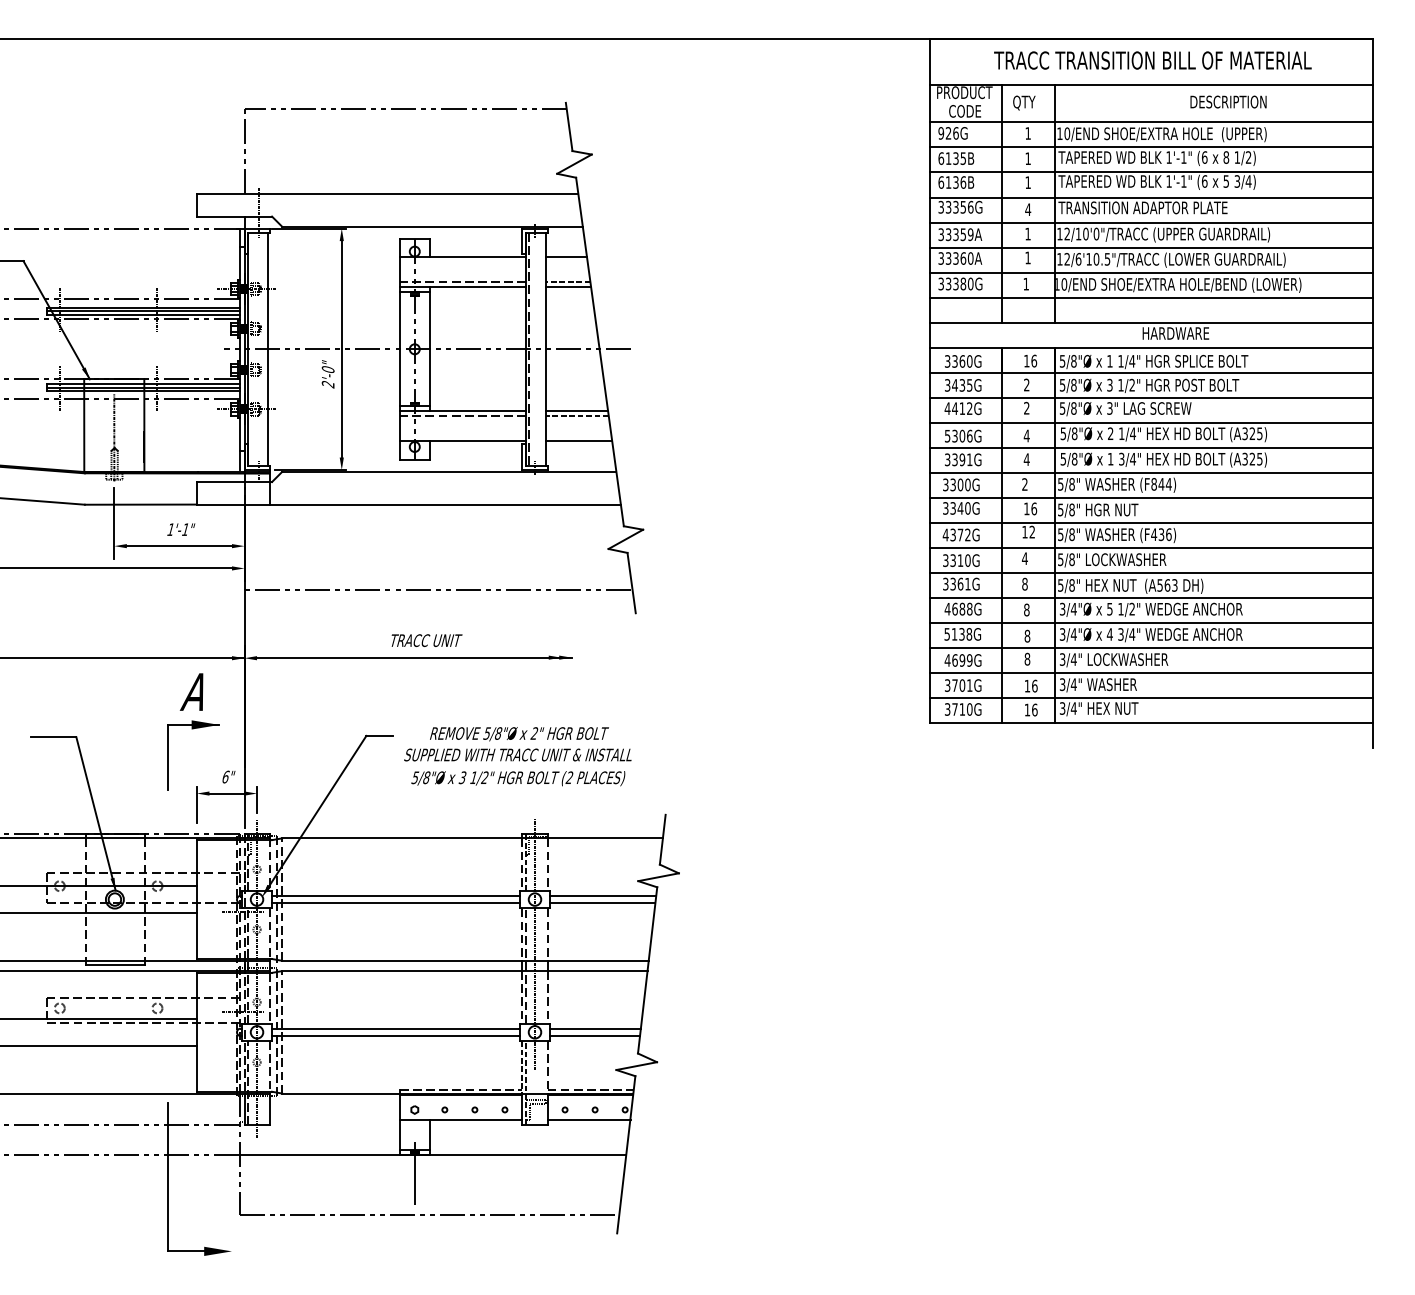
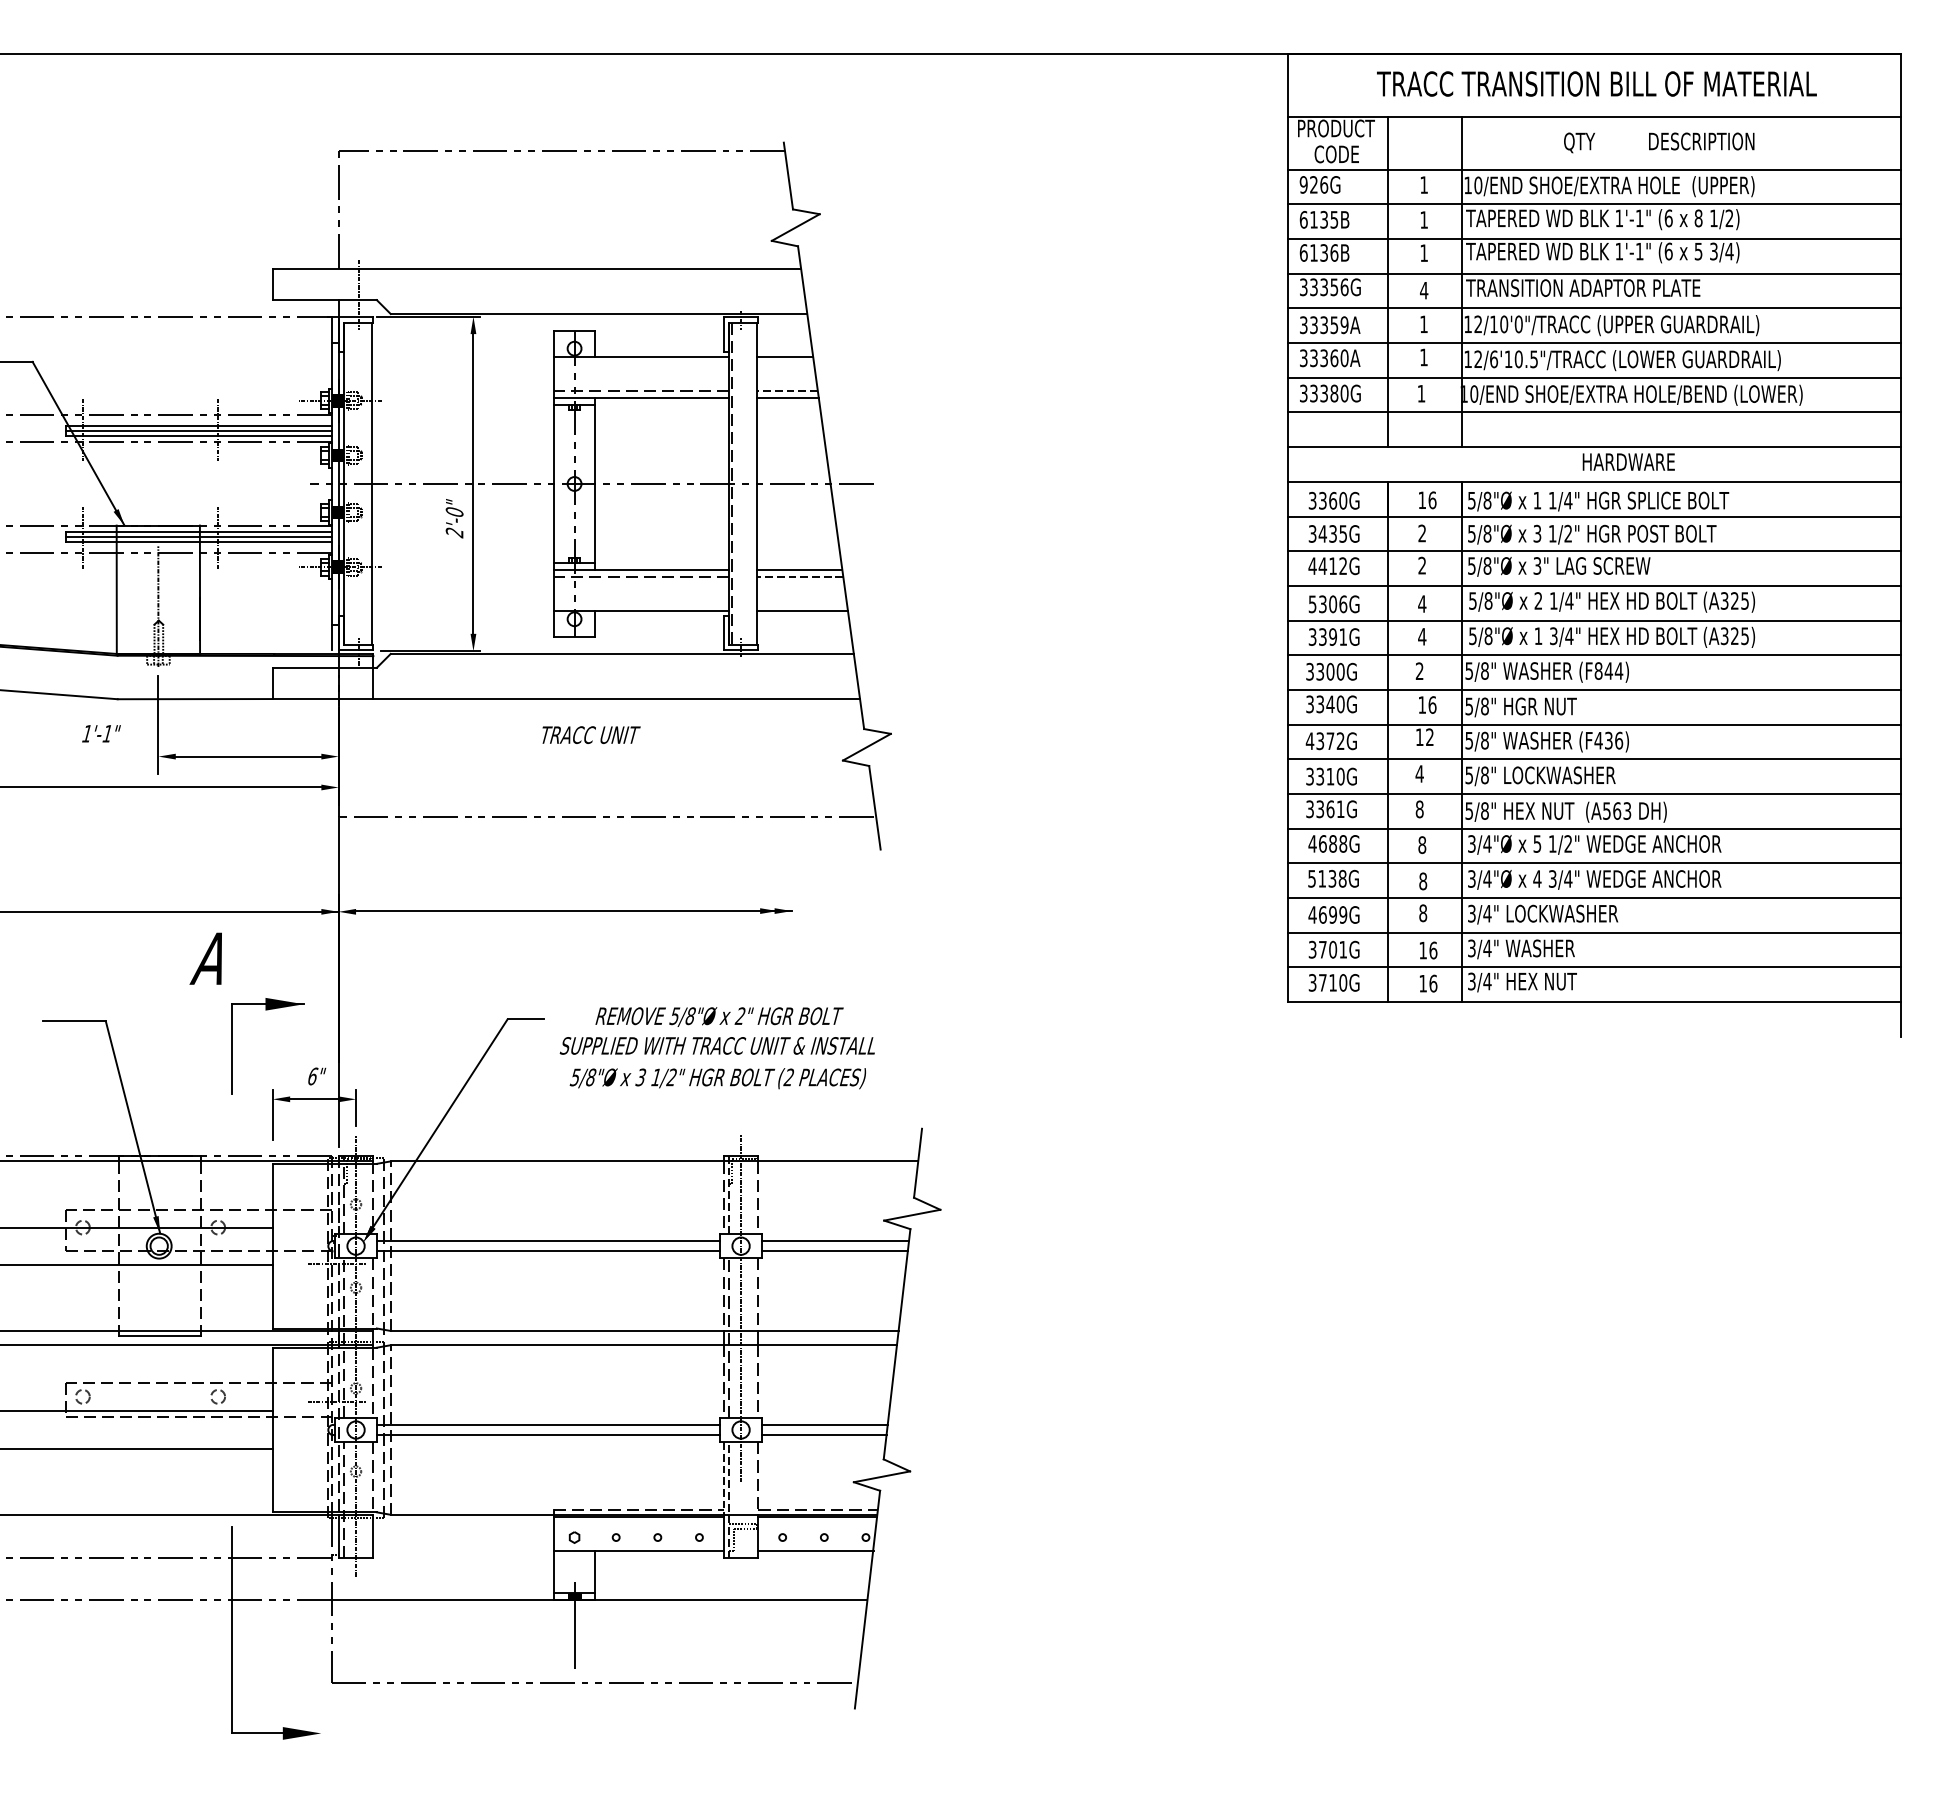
text: (1024, 102) -> (1579, 142), moved
text: (181, 529) -> (101, 733), moved
text: (426, 640) -> (590, 734), moved
text: (191, 691) -> (205, 957), moved

